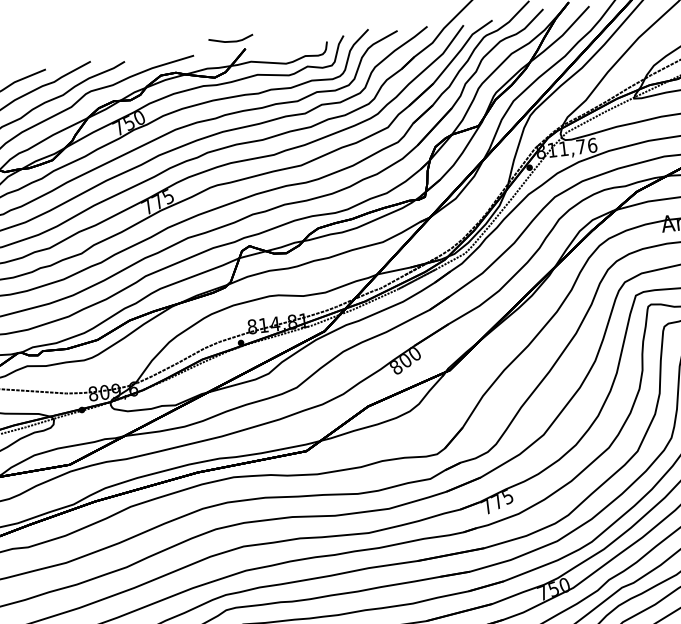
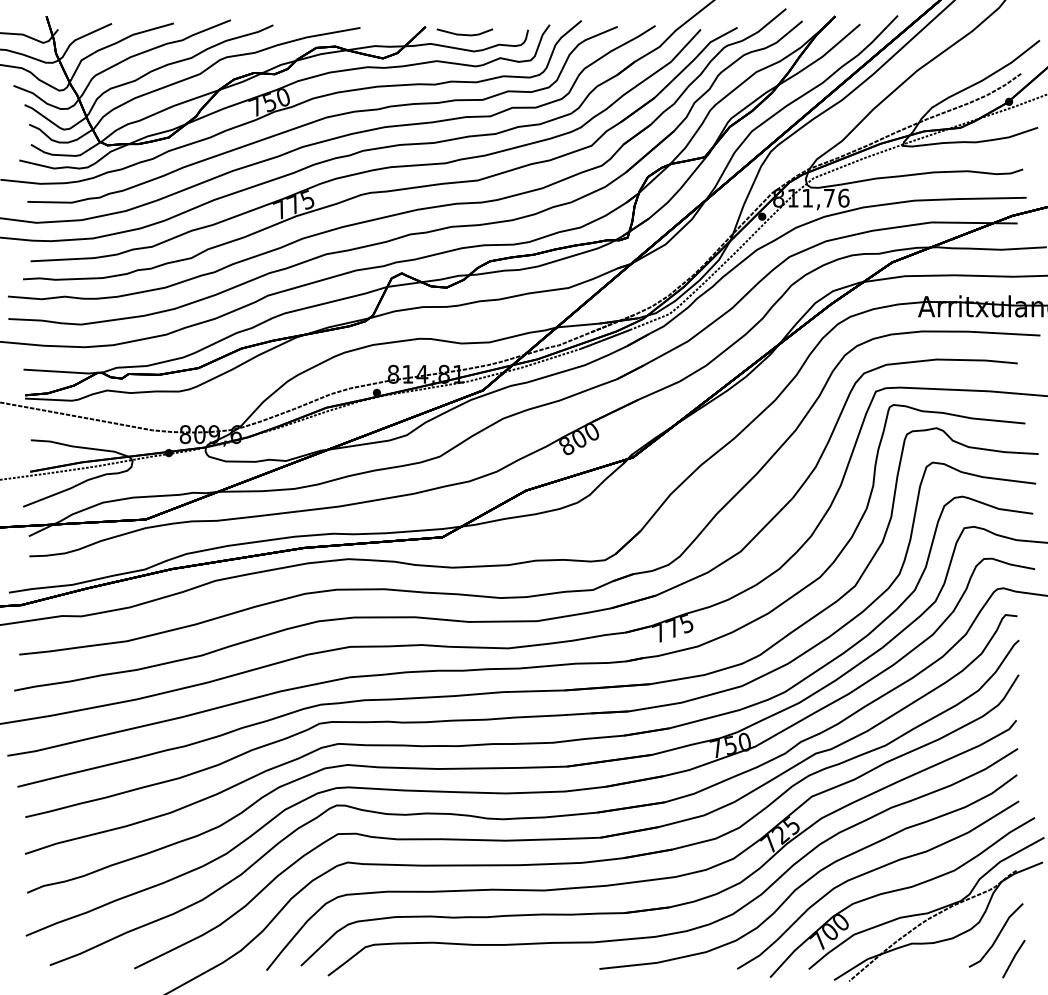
line: (230, 41) -> (464, 34), moved

